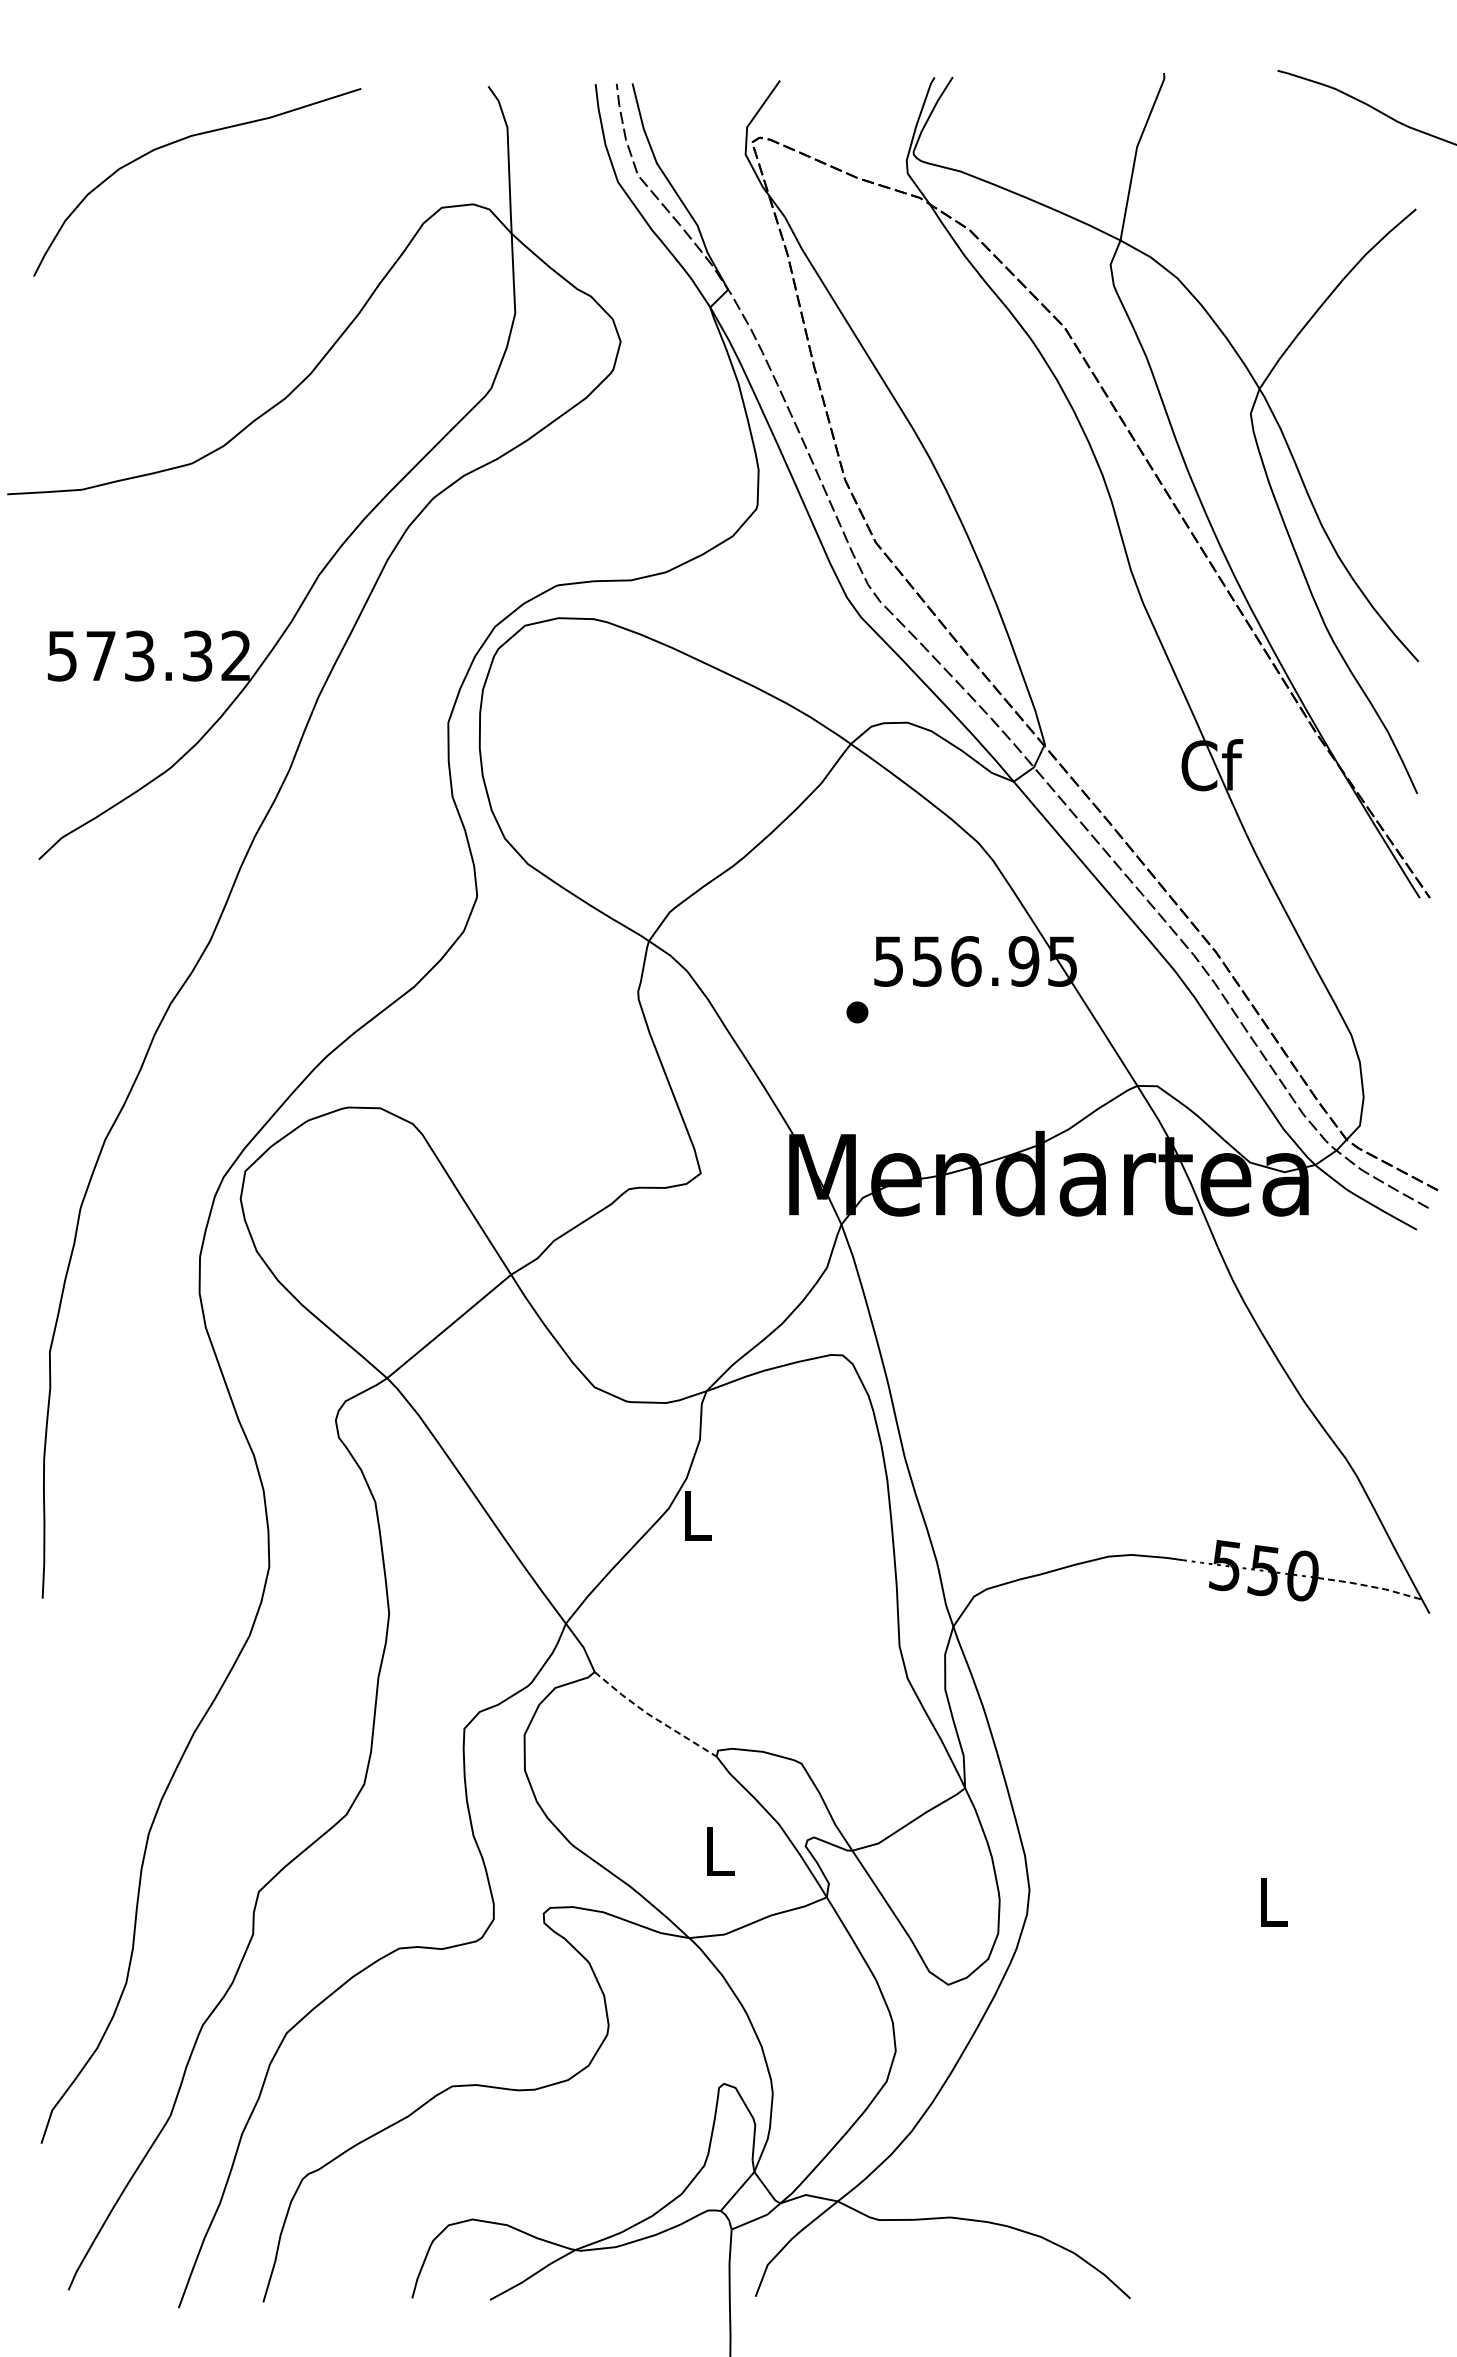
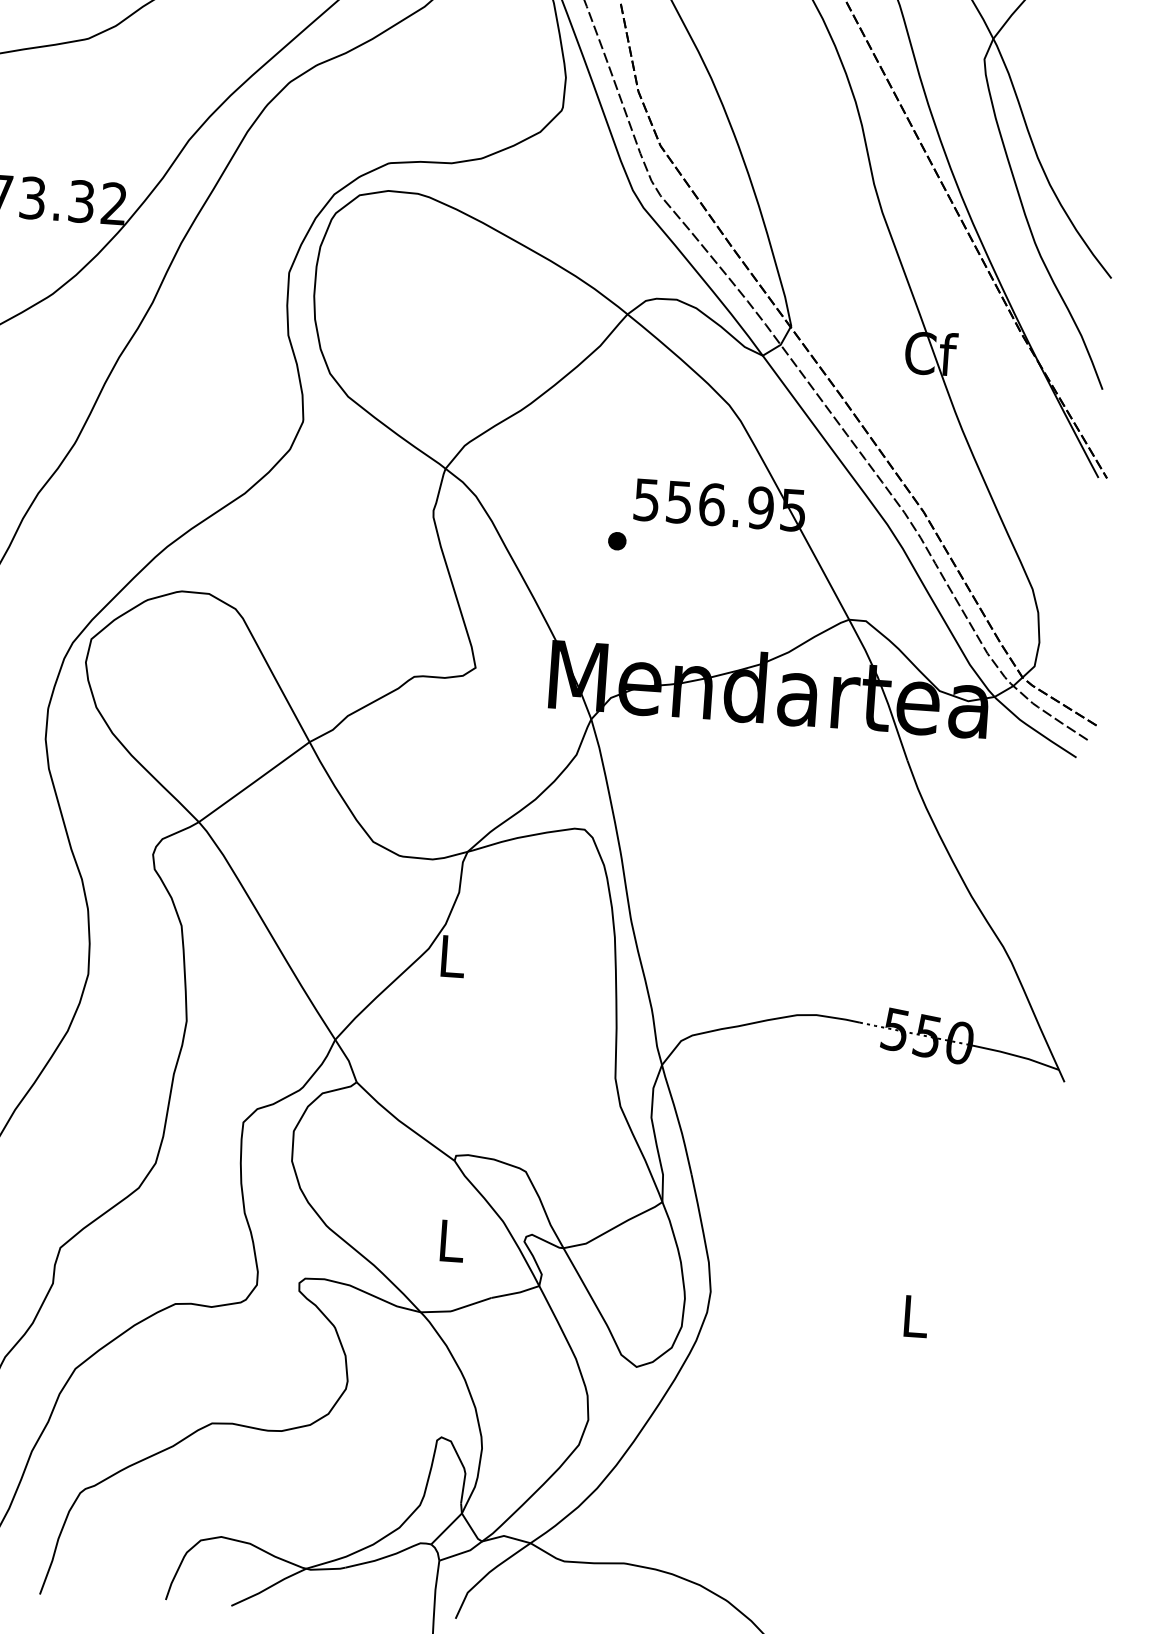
line: (1370, 1586) -> (1016, 1055), dashed -> solid
line: (652, 1716) -> (402, 1123), dashed -> solid

